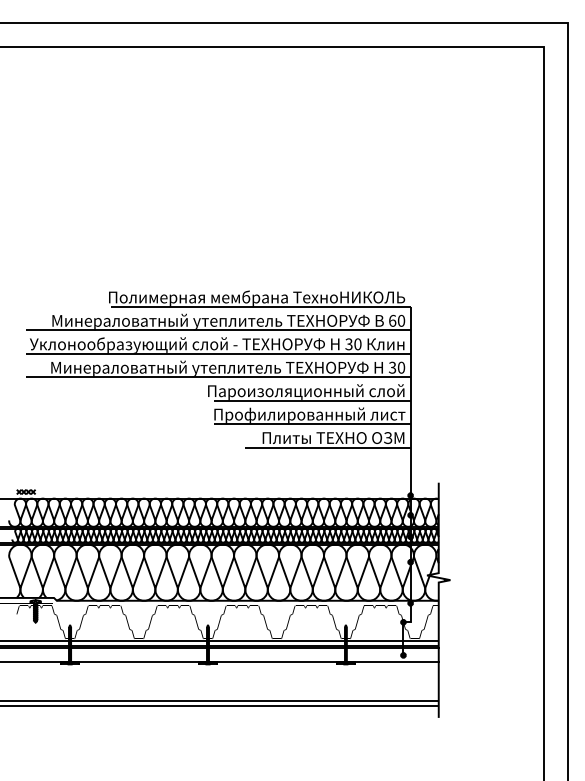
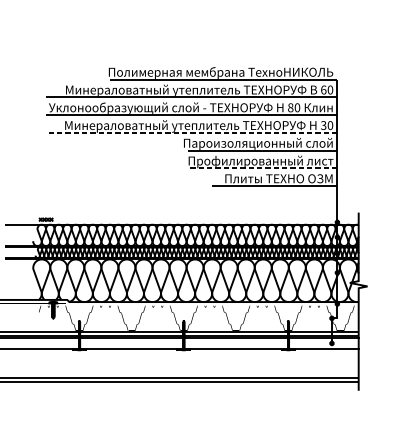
text: (348, 344) -> (290, 107), 30 -> 80
line: (218, 377) -> (191, 132), solid -> dashed
line: (311, 424) -> (262, 168), solid -> dashed

